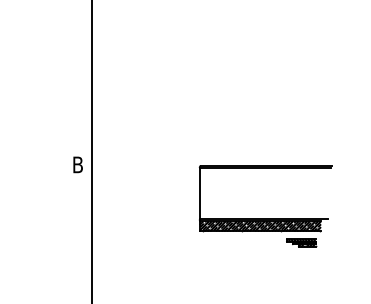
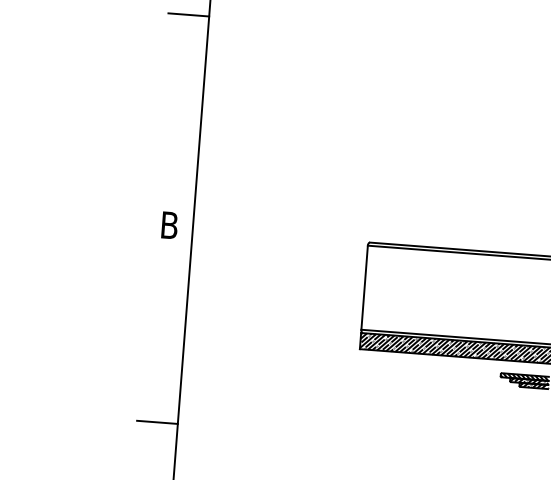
line: (79, 35) -> (188, 14), added
line: (79, 285) -> (156, 422), added

